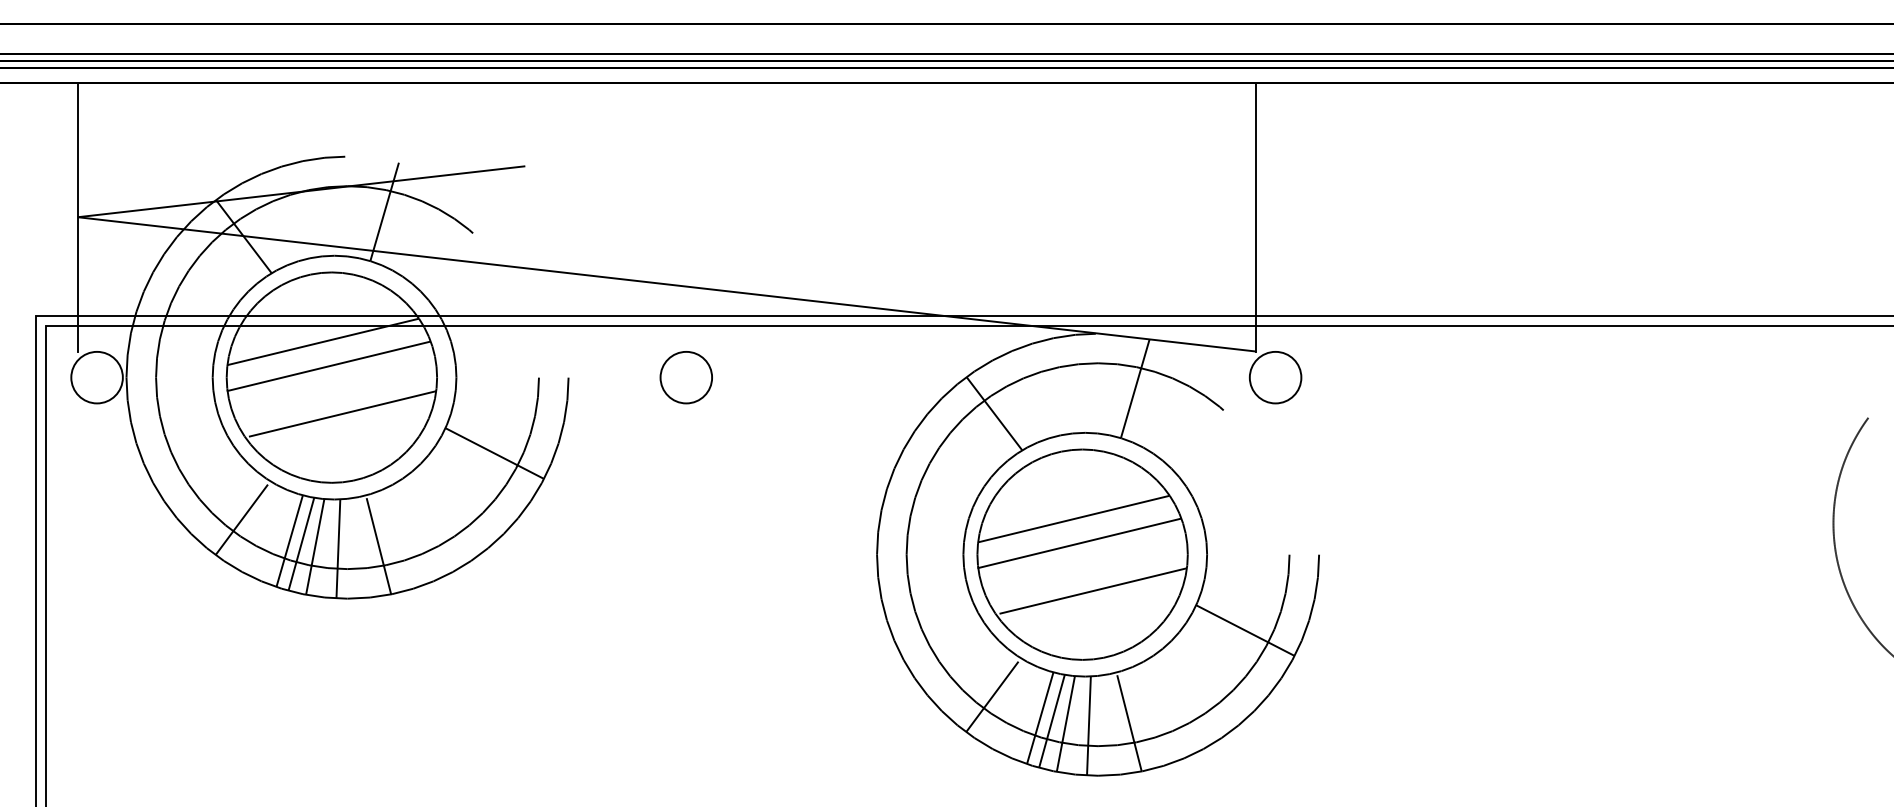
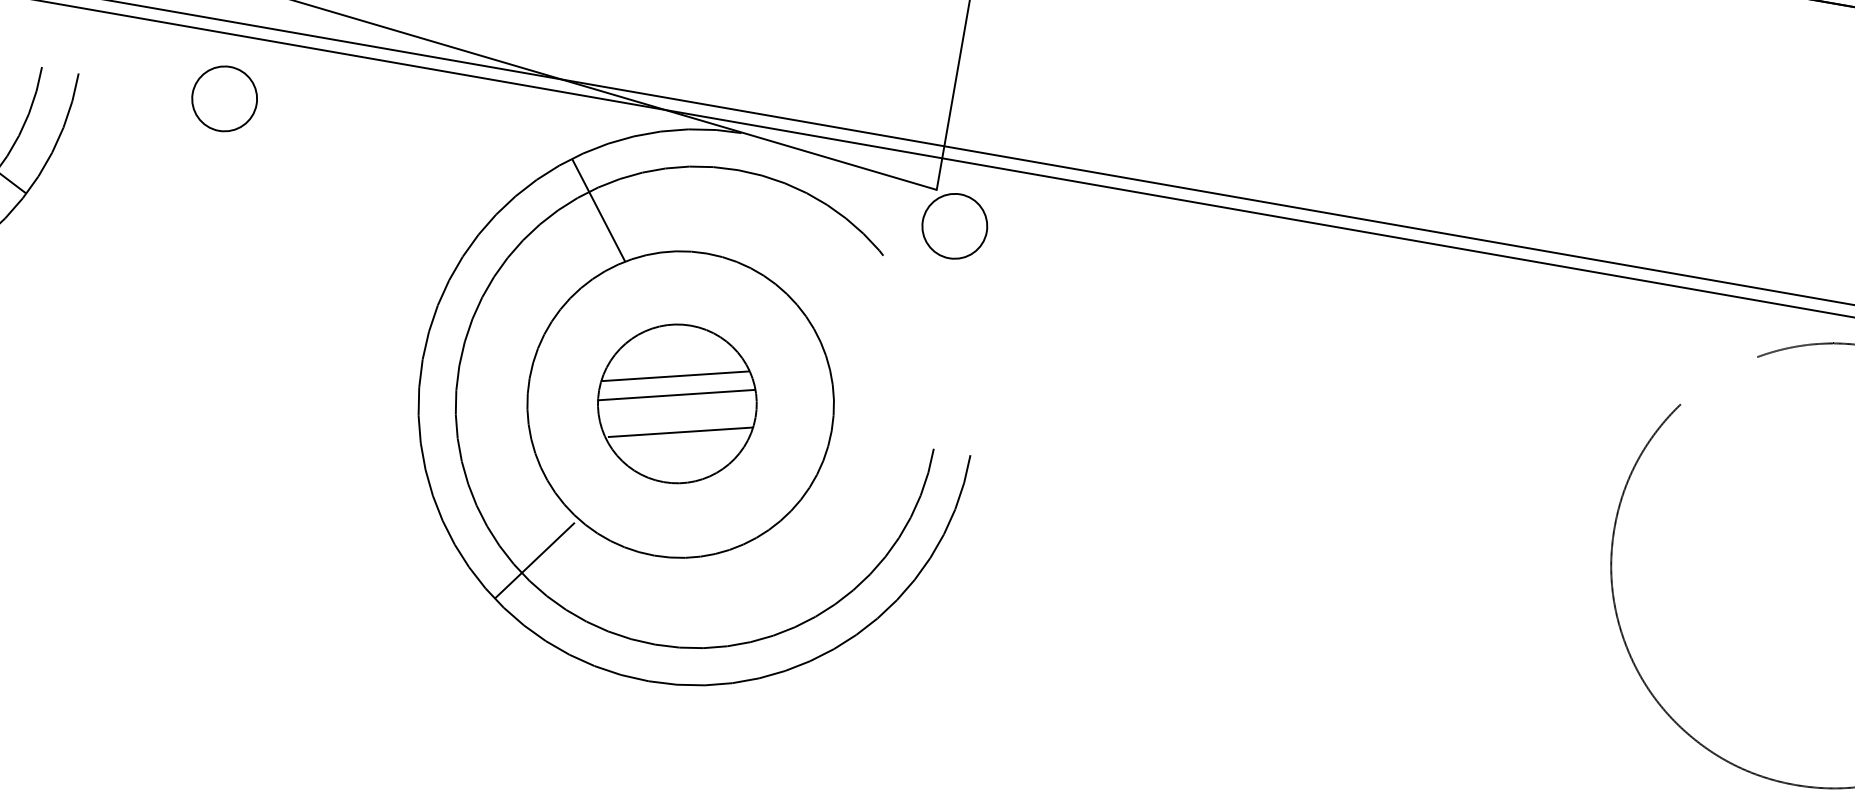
line: (1134, 388) -> (777, 209), removed
part: (1082, 554) -> (677, 403), size x0.6
line: (1245, 630) -> (862, 533), removed
line: (1040, 717) -> (590, 596), removed
line: (1051, 720) -> (603, 602), removed
line: (1065, 723) -> (619, 609), removed
line: (1129, 723) -> (699, 623), removed
line: (1088, 725) -> (647, 616), removed

